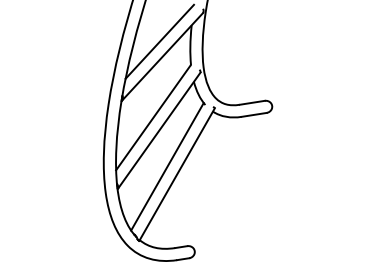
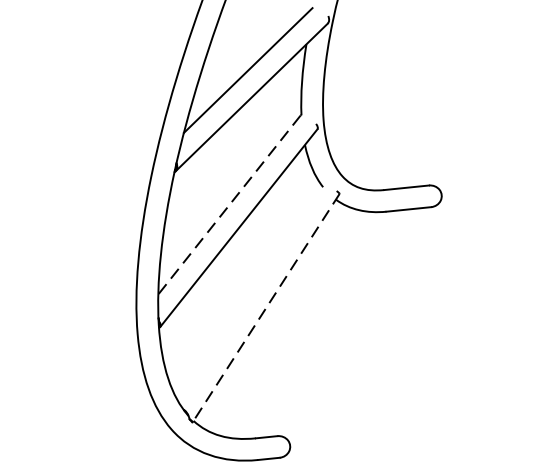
line: (153, 118) -> (229, 206), solid -> dashed
line: (167, 166) -> (249, 292), removed
line: (176, 175) -> (265, 309), solid -> dashed

